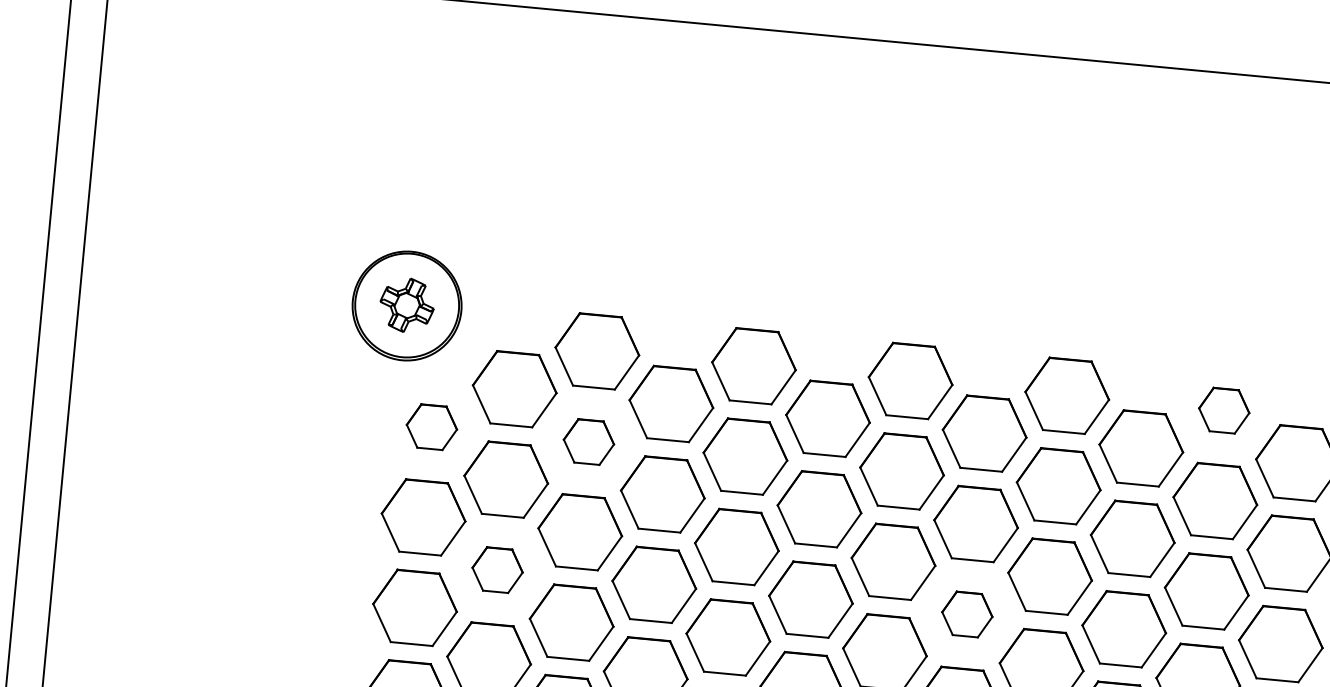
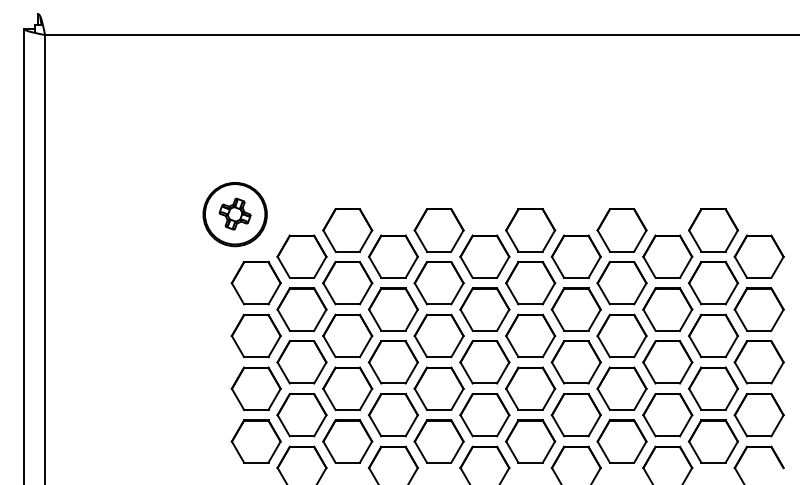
part: (1223, 410) -> (713, 230), size x1.67
part: (430, 427) -> (255, 283), size x1.67
part: (588, 442) -> (347, 283), size x1.67
part: (496, 570) -> (301, 362), size x1.67
part: (966, 614) -> (575, 362), size x1.67

